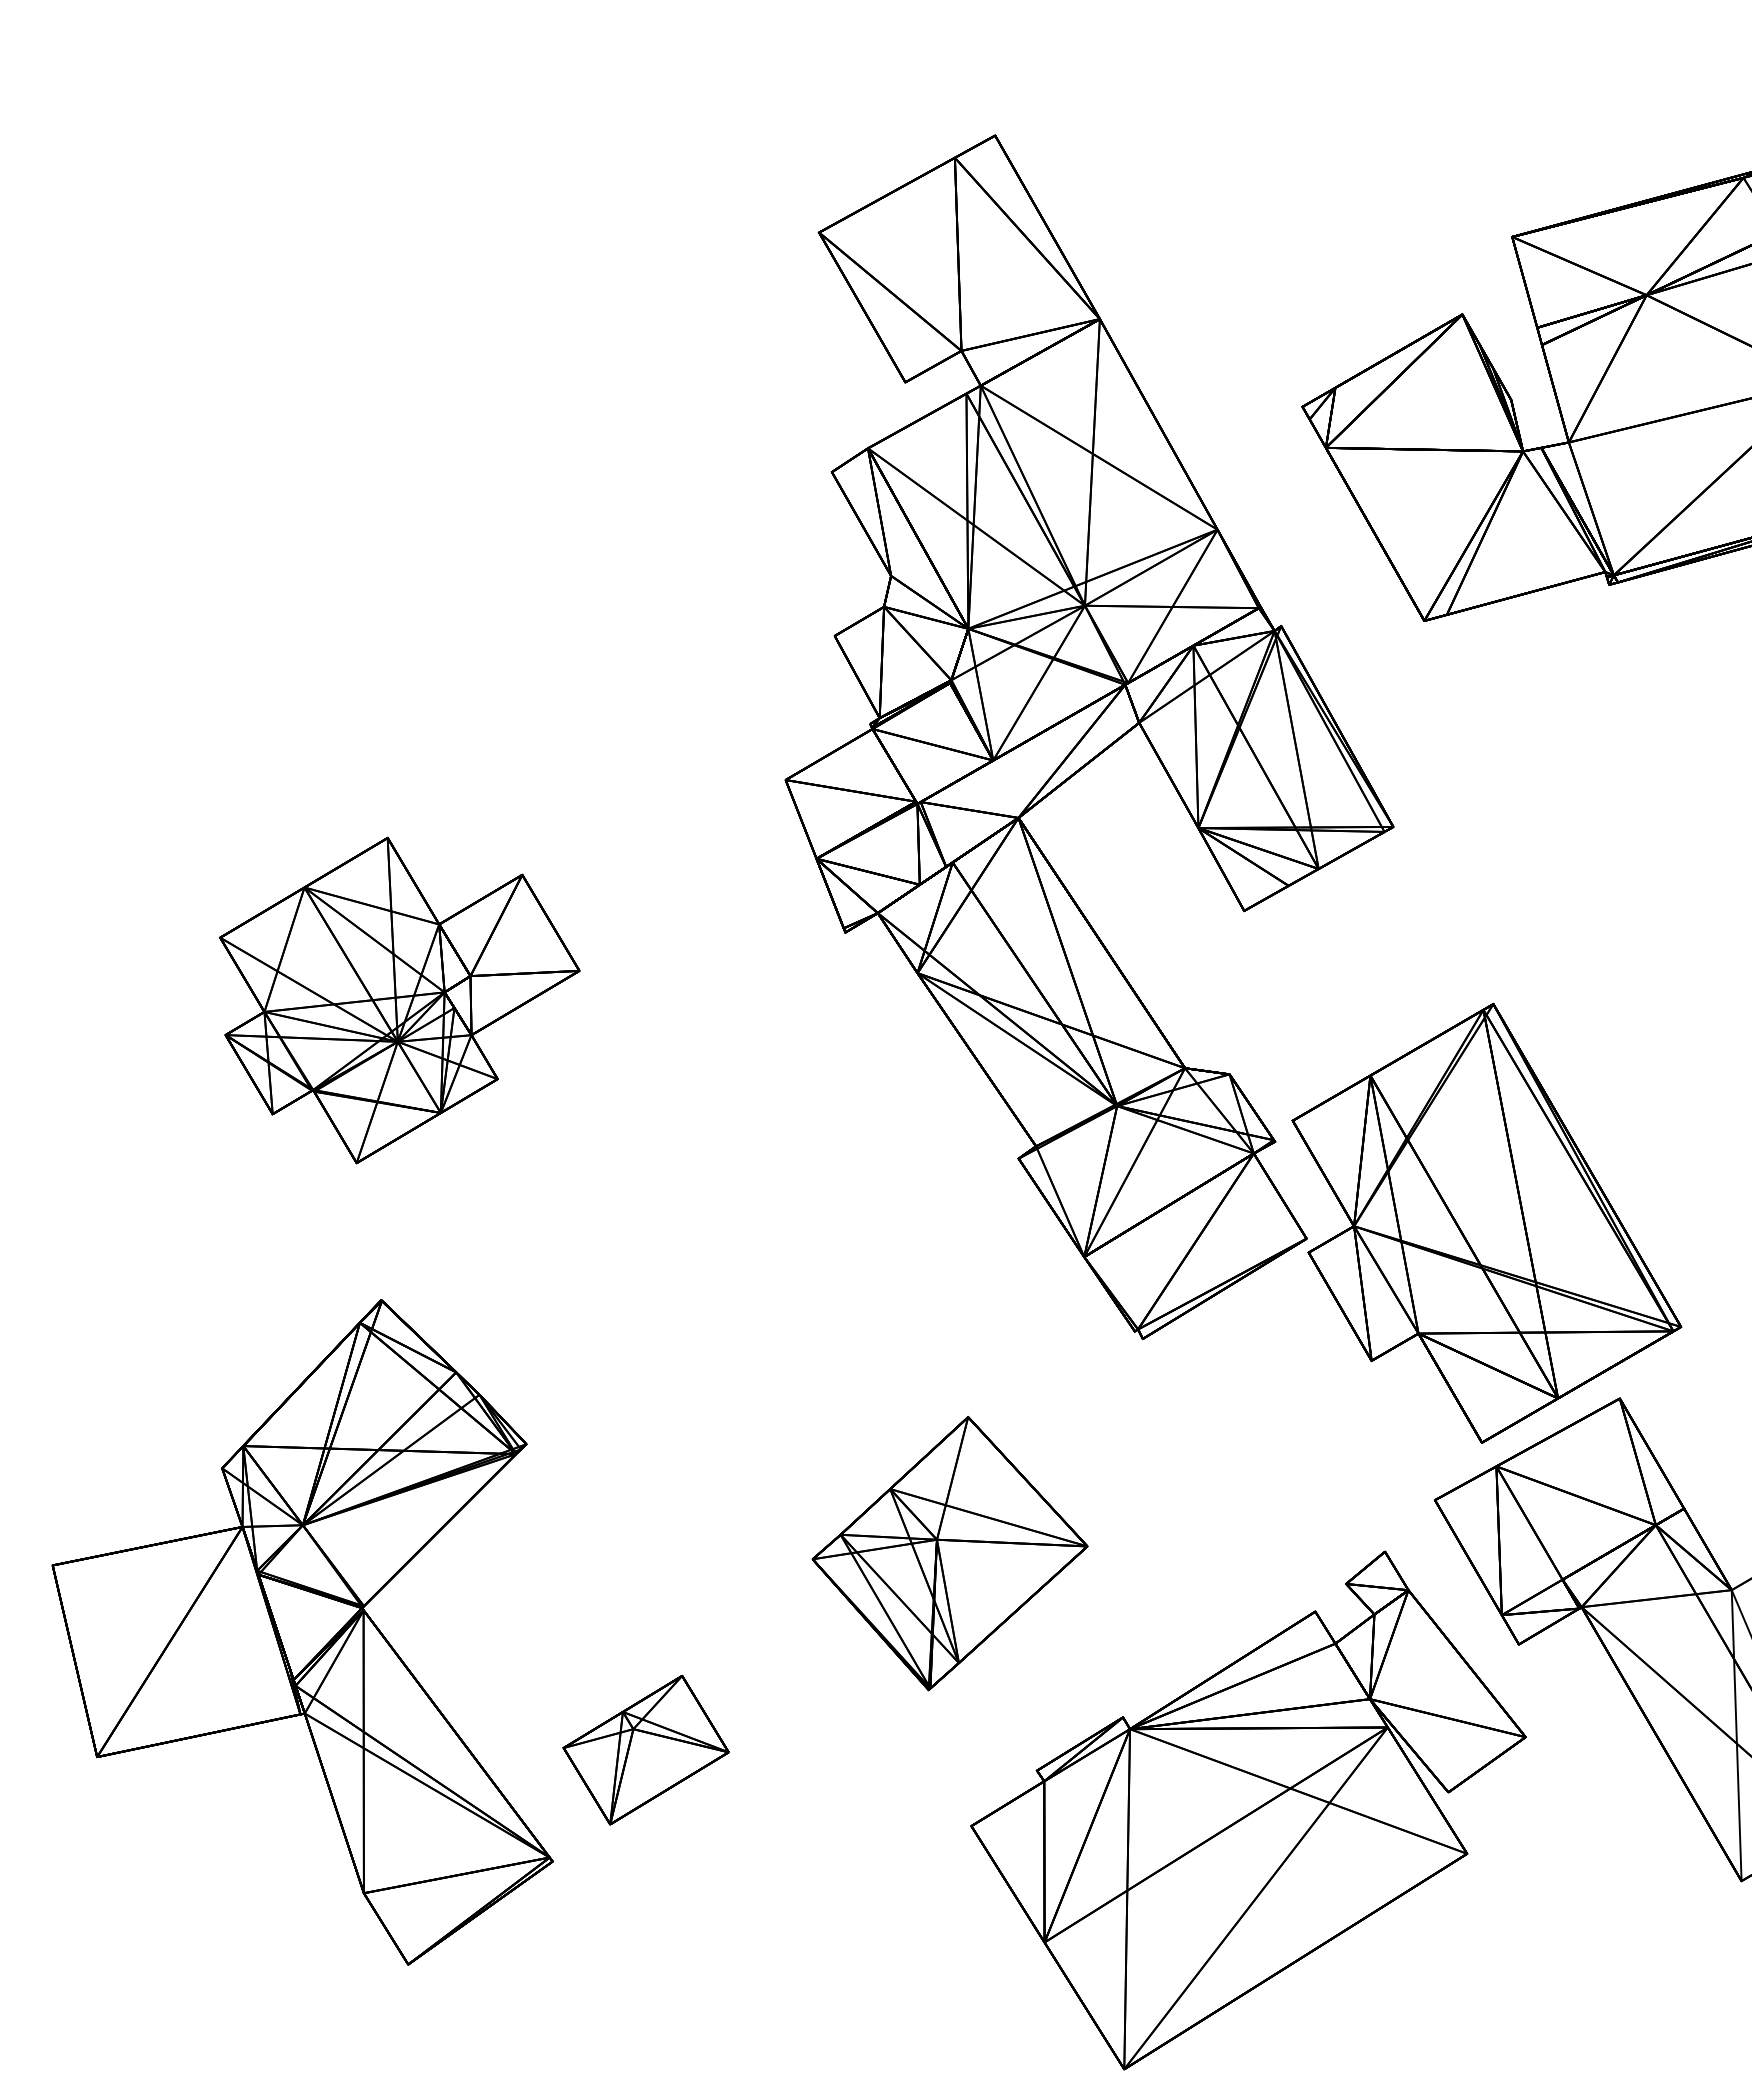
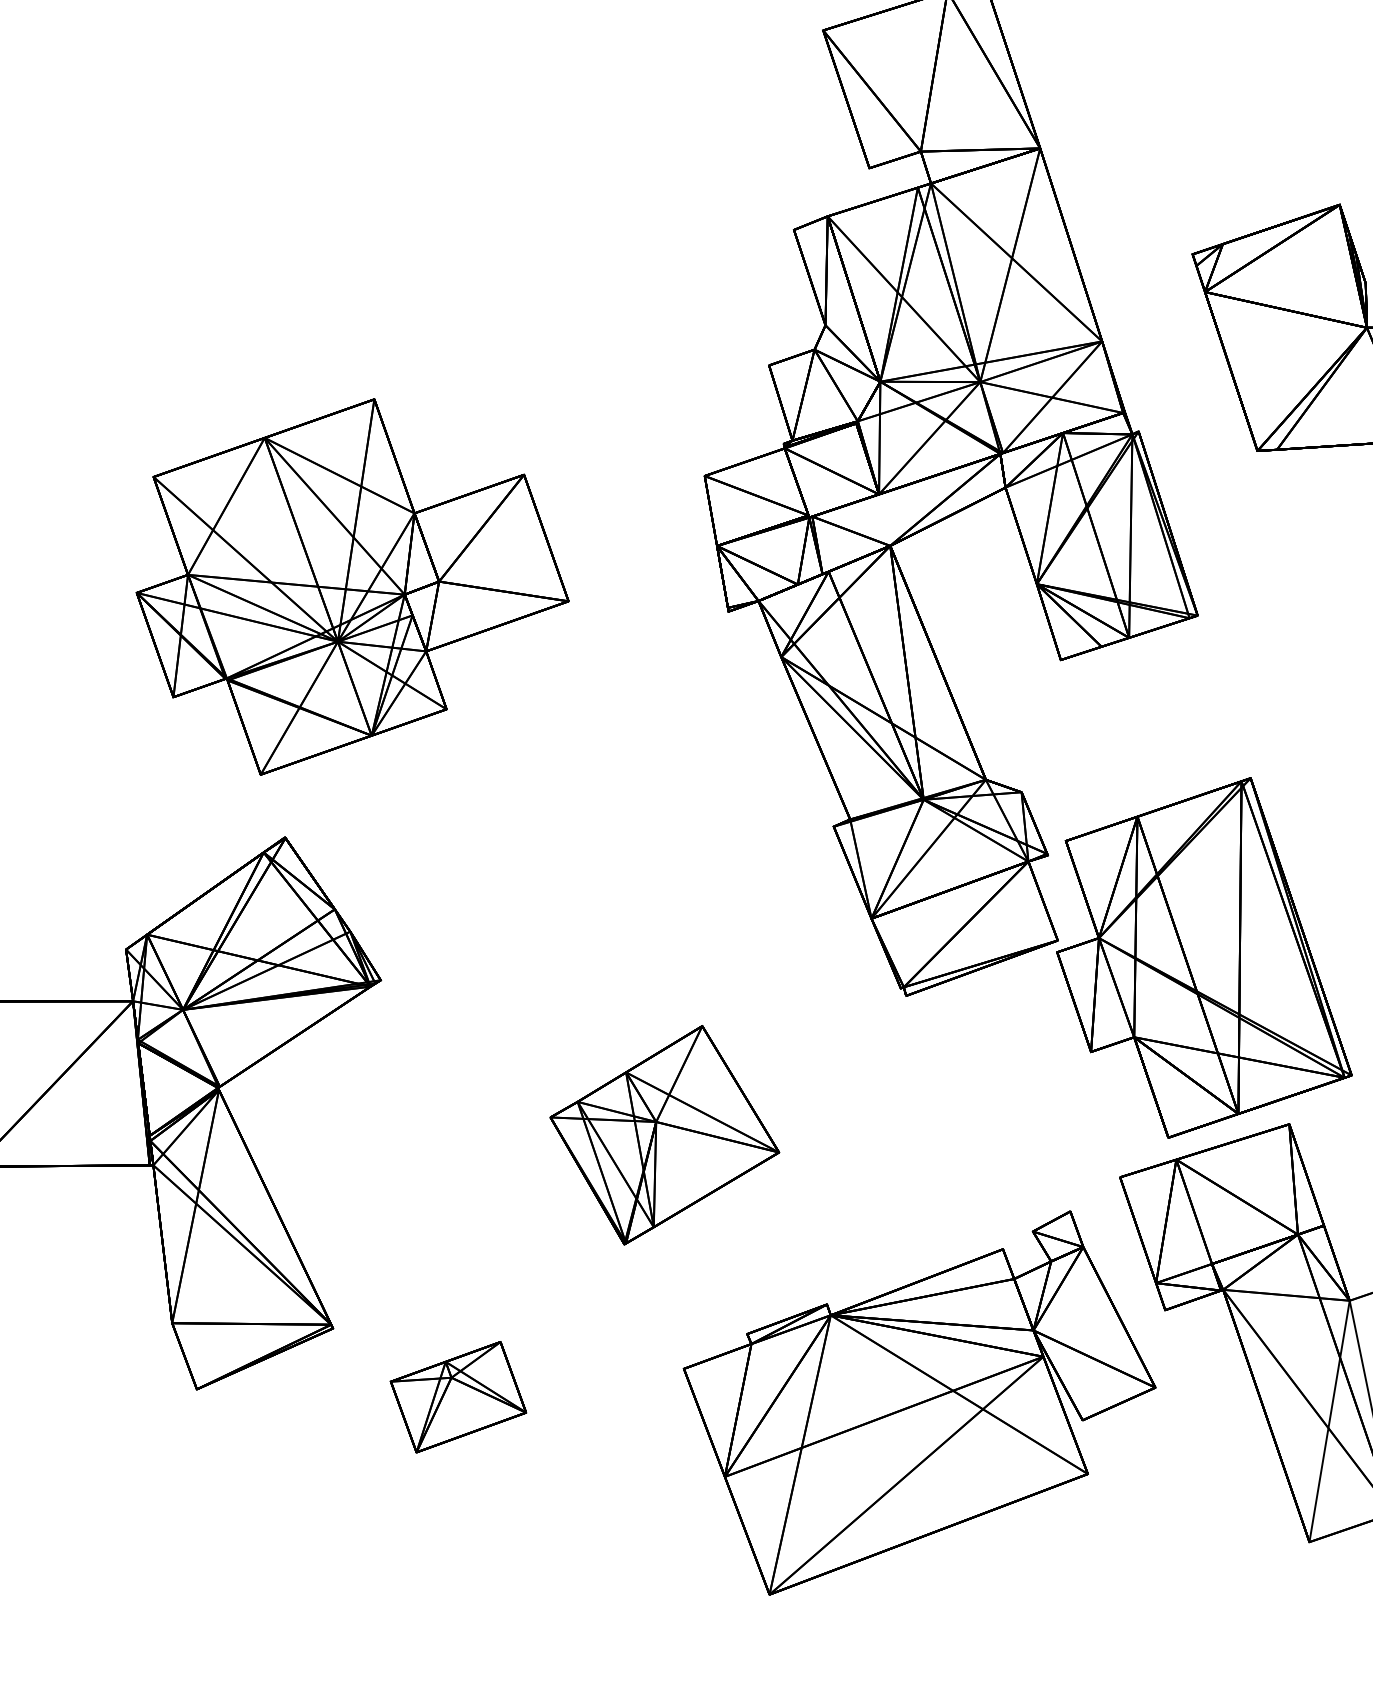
part: (399, 1000) -> (349, 593), size x1.43
part: (949, 1553) -> (664, 1135), moved
part: (645, 1749) -> (458, 1396), moved

